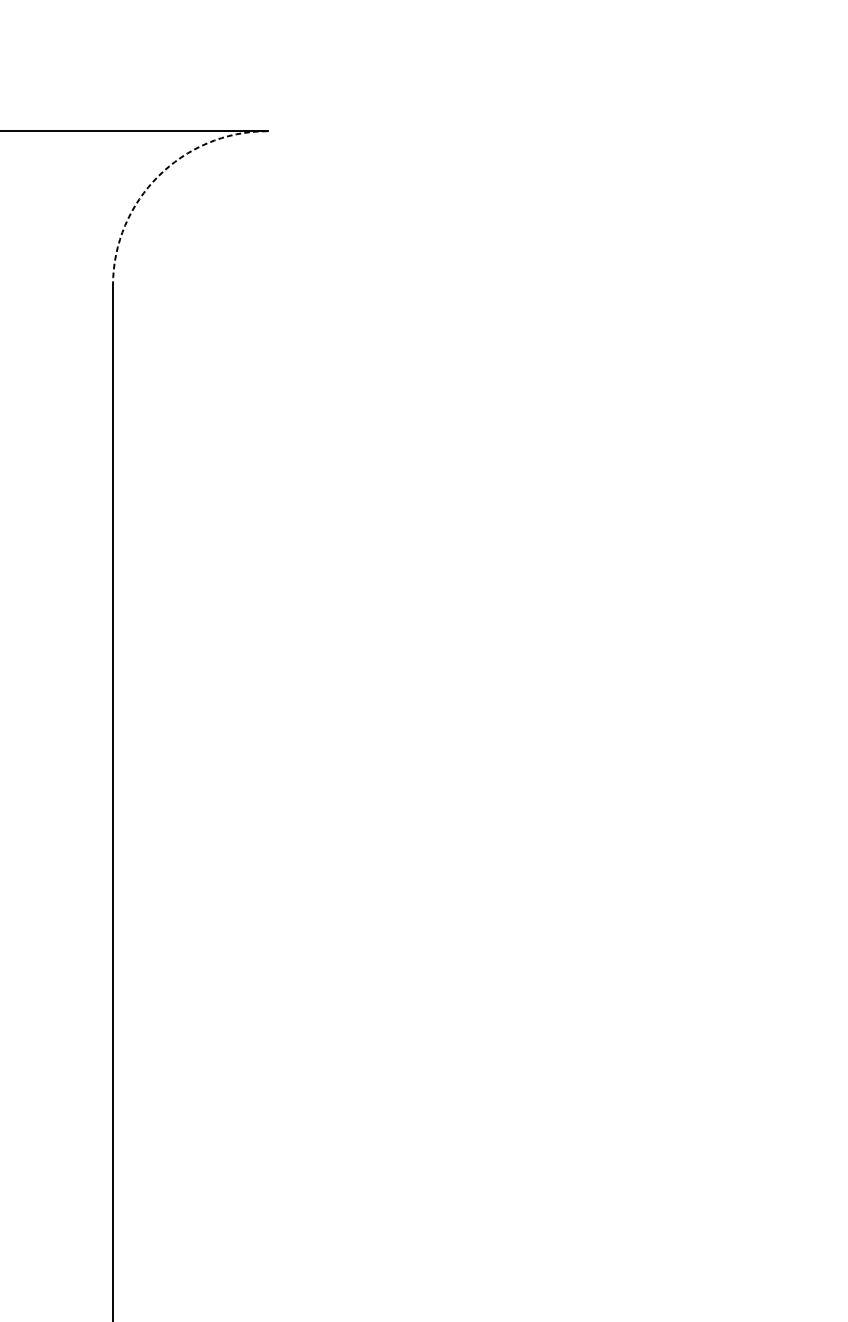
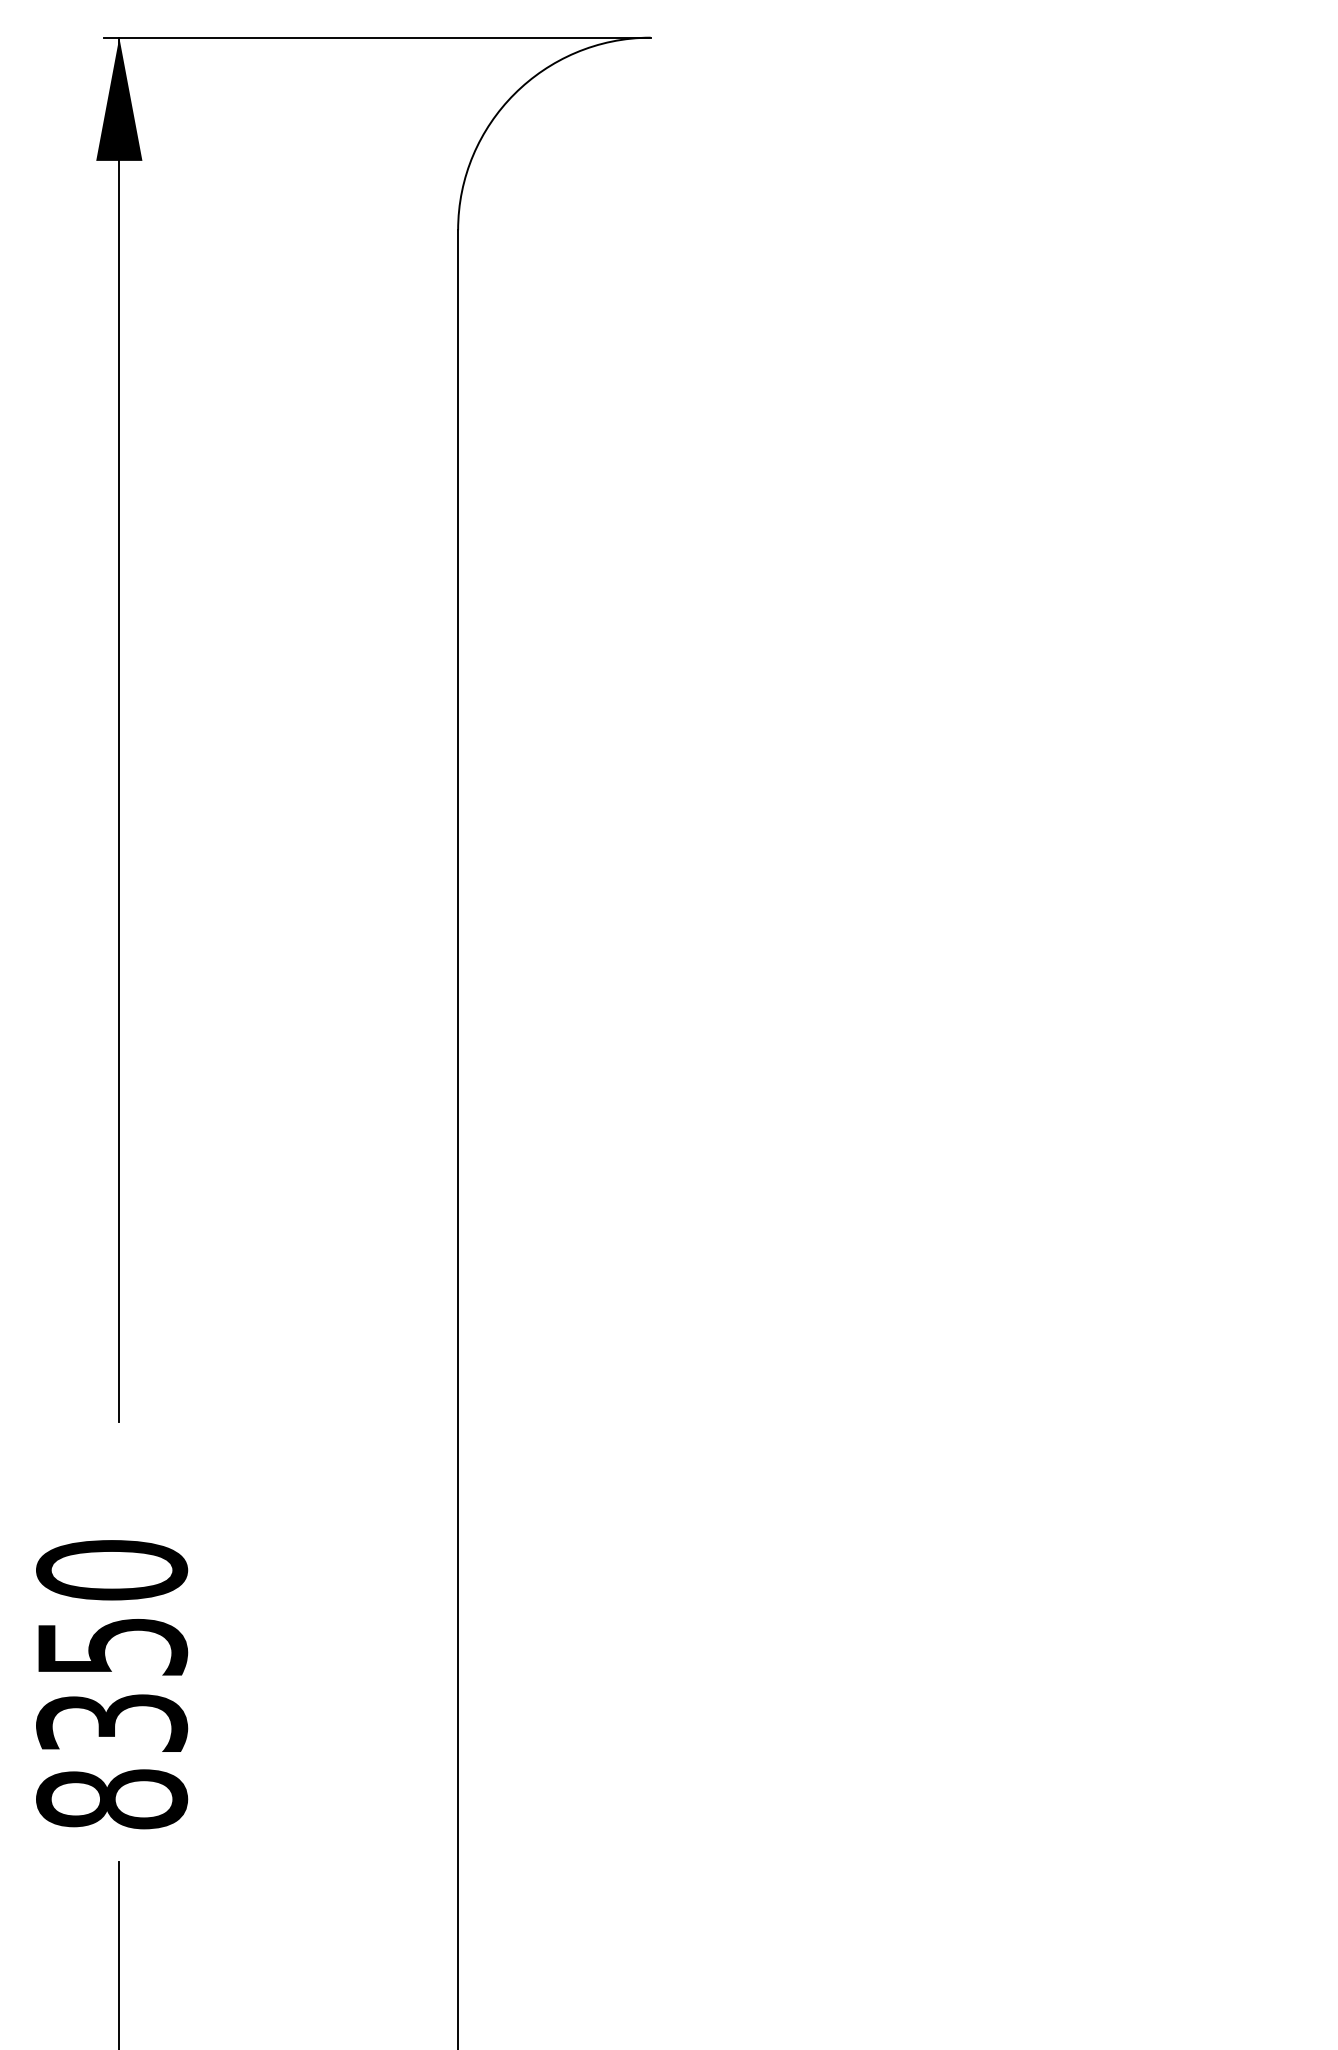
arc: (158, 176) -> (514, 94), dashed -> solid

